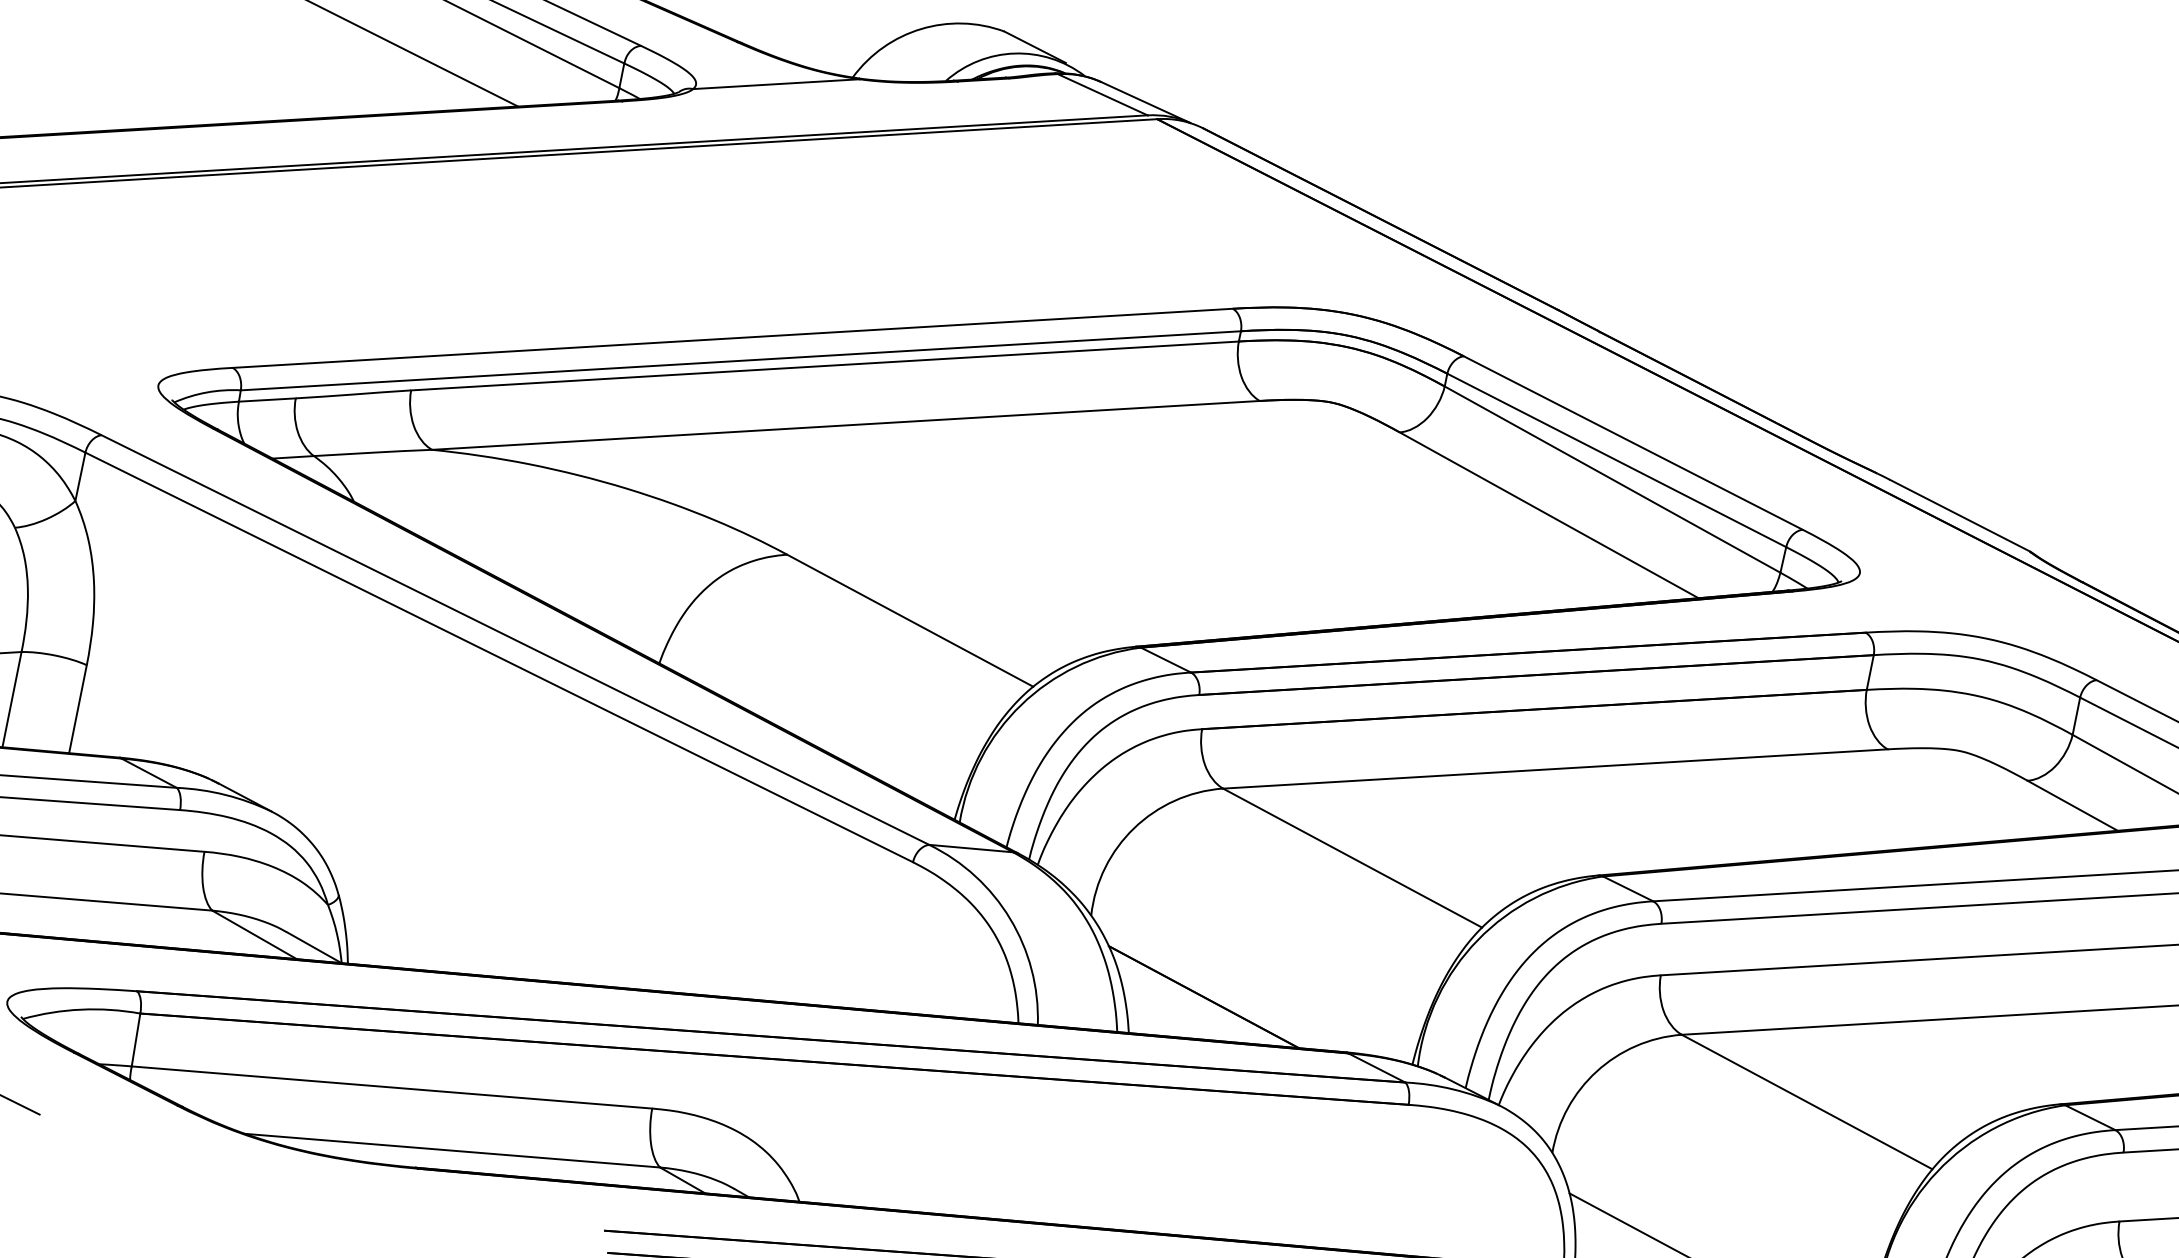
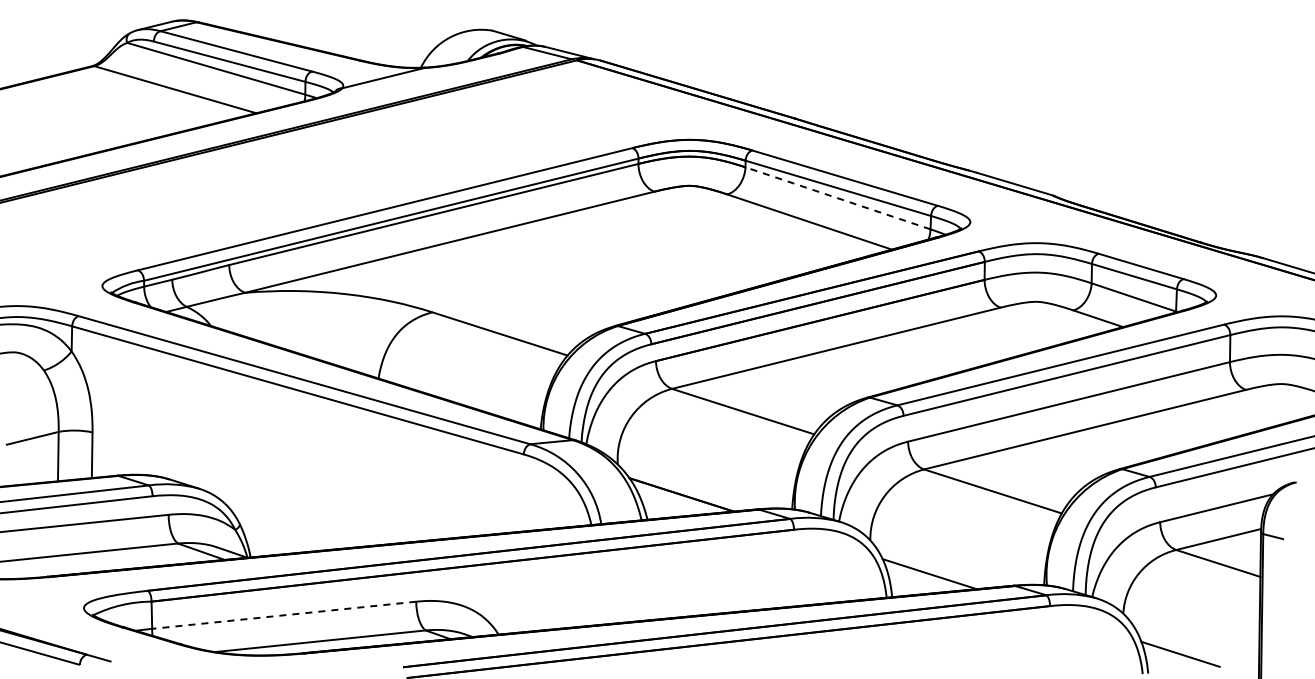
line: (1613, 480) -> (838, 198), solid -> dashed
line: (392, 1087) -> (284, 615), solid -> dashed

